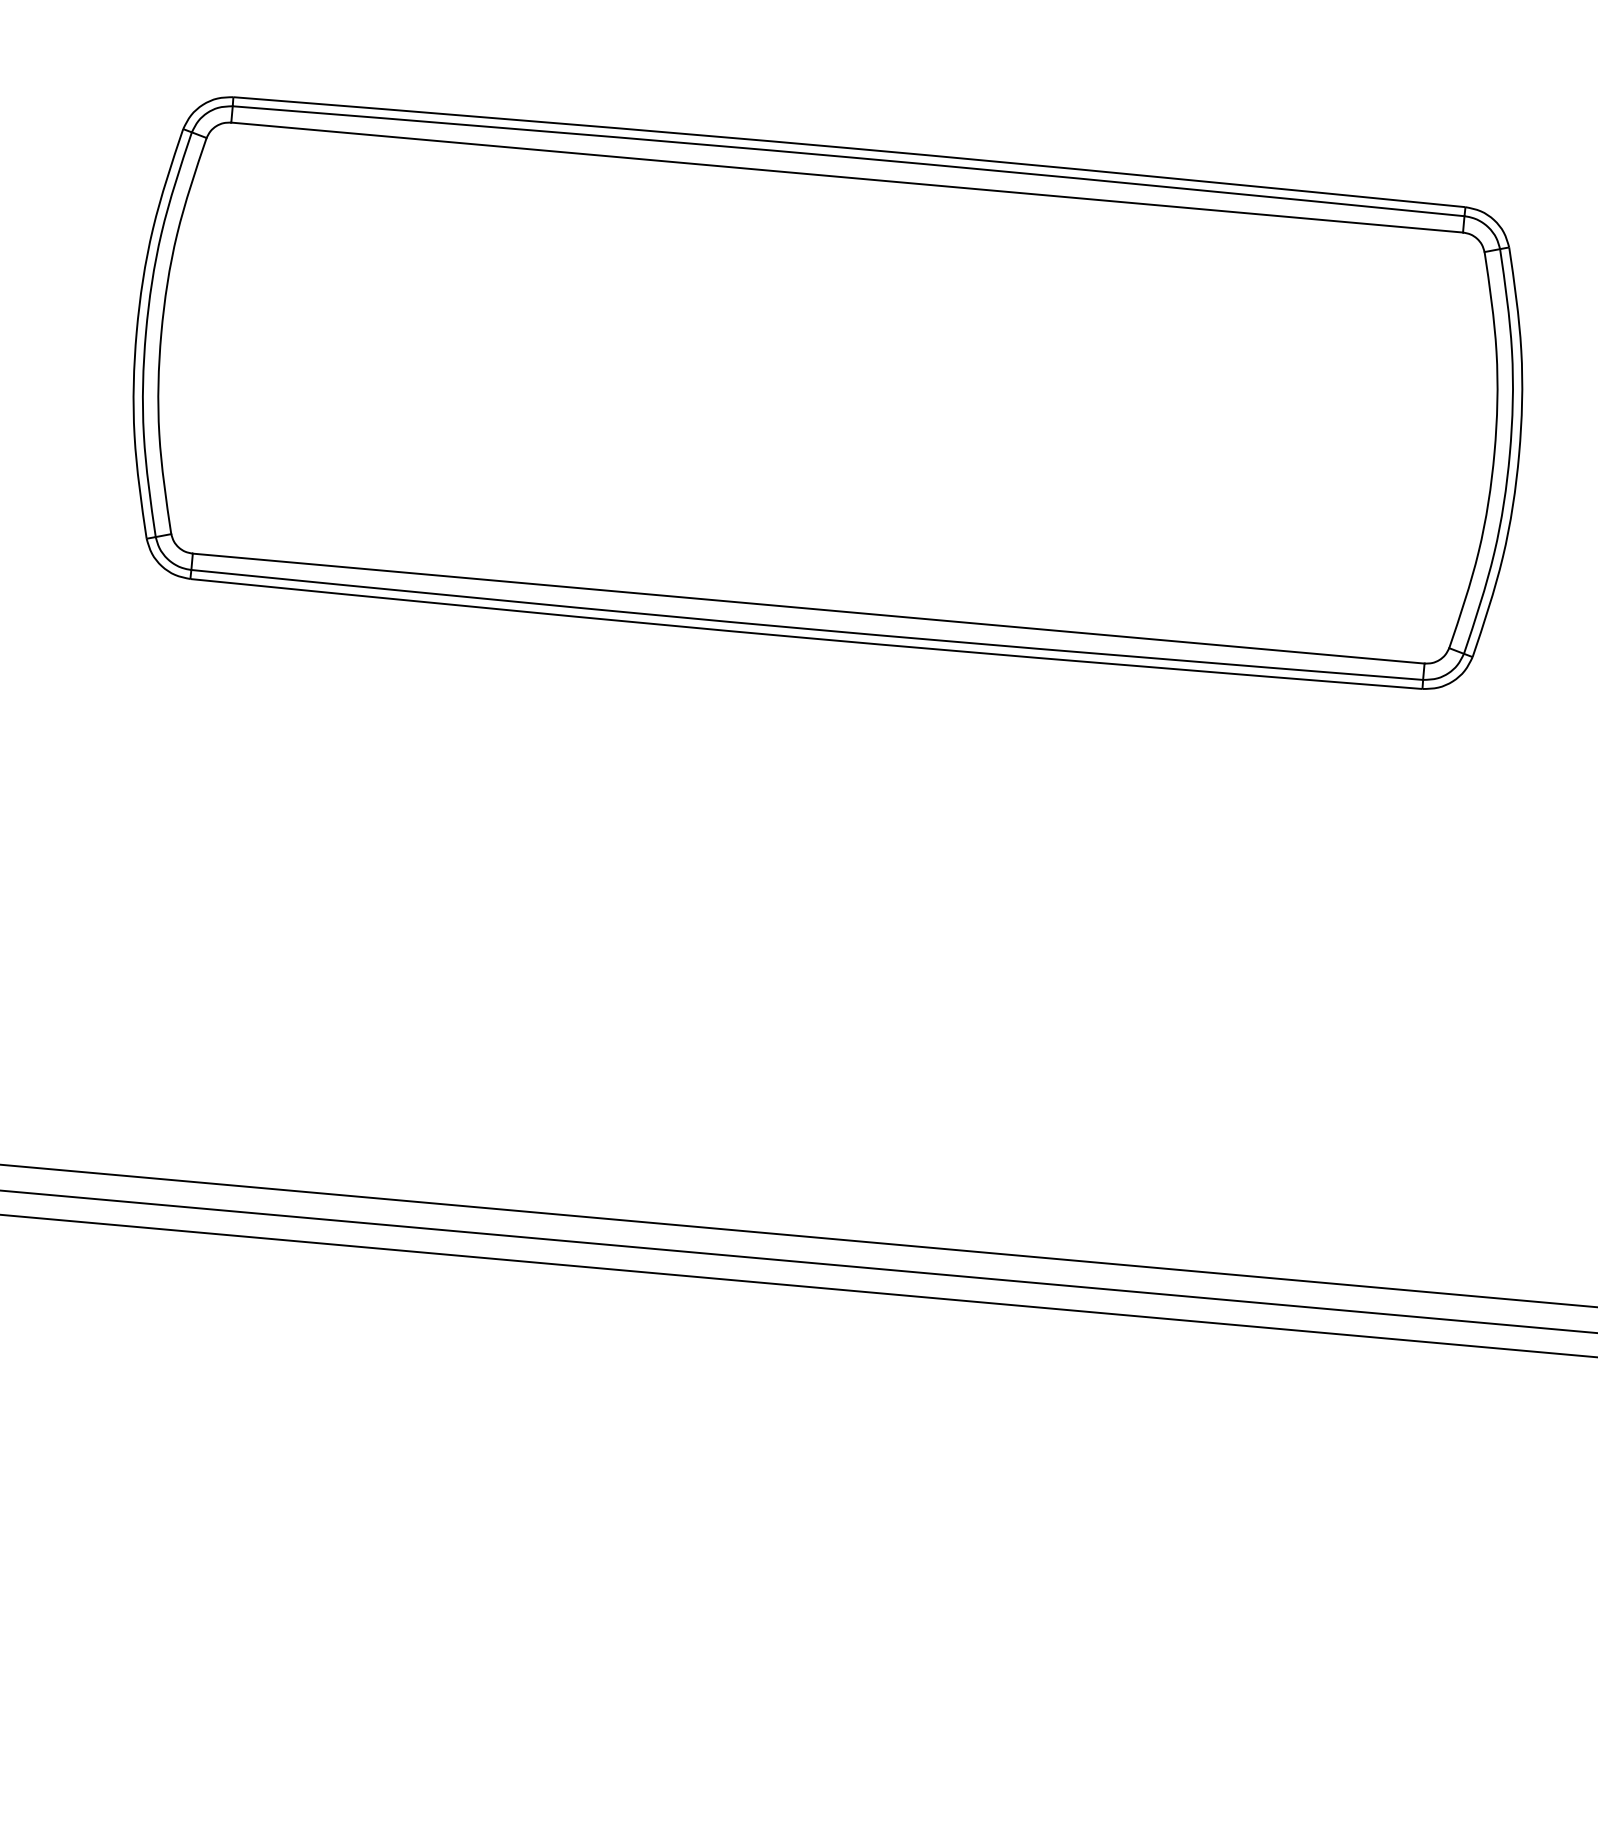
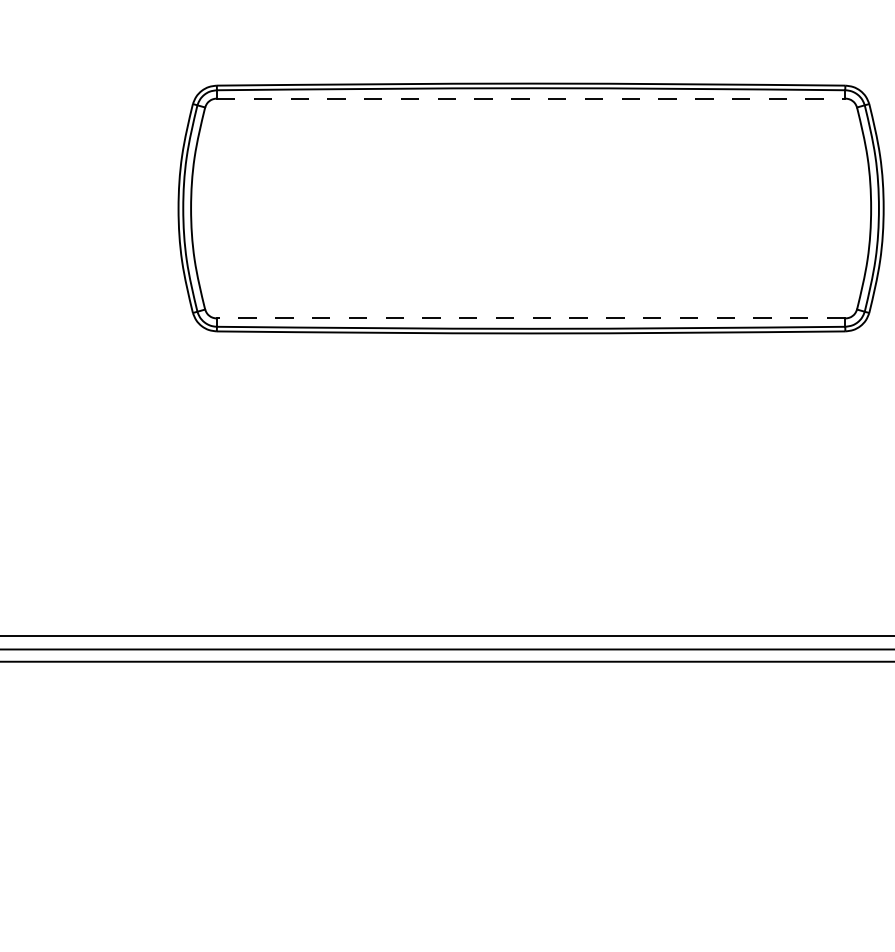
line: (847, 177) -> (531, 98), solid -> dashed
line: (807, 608) -> (530, 318), solid -> dashed

